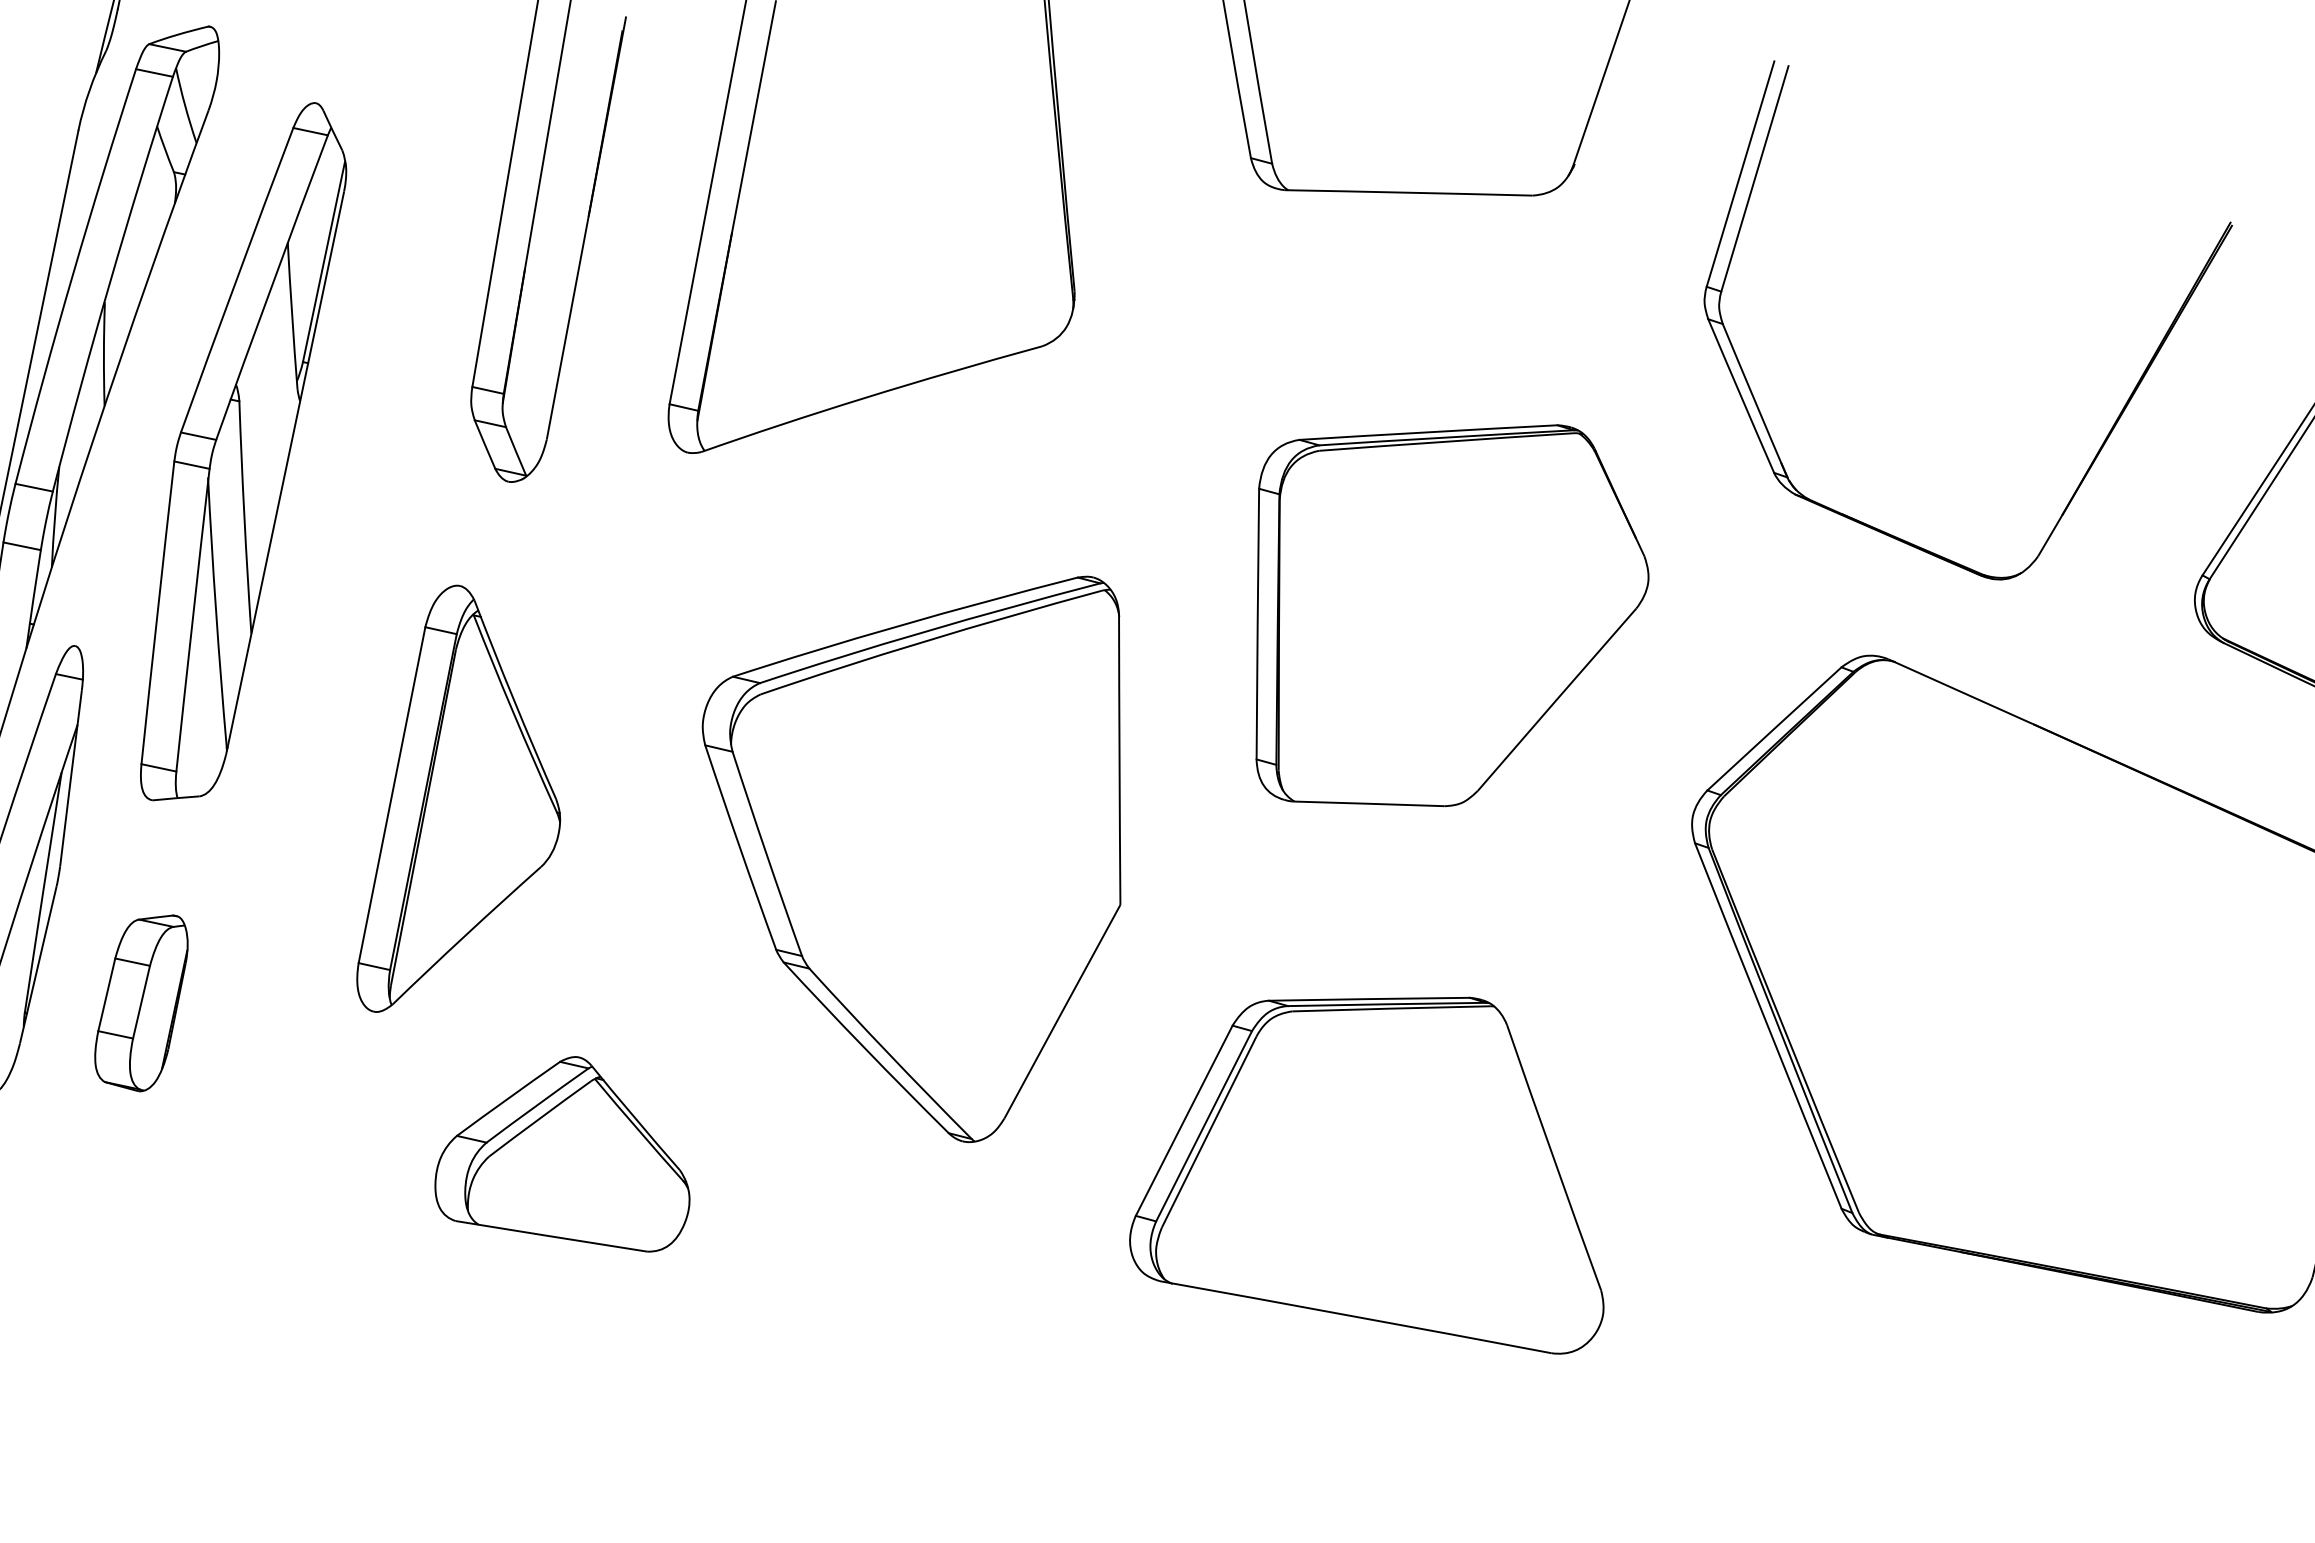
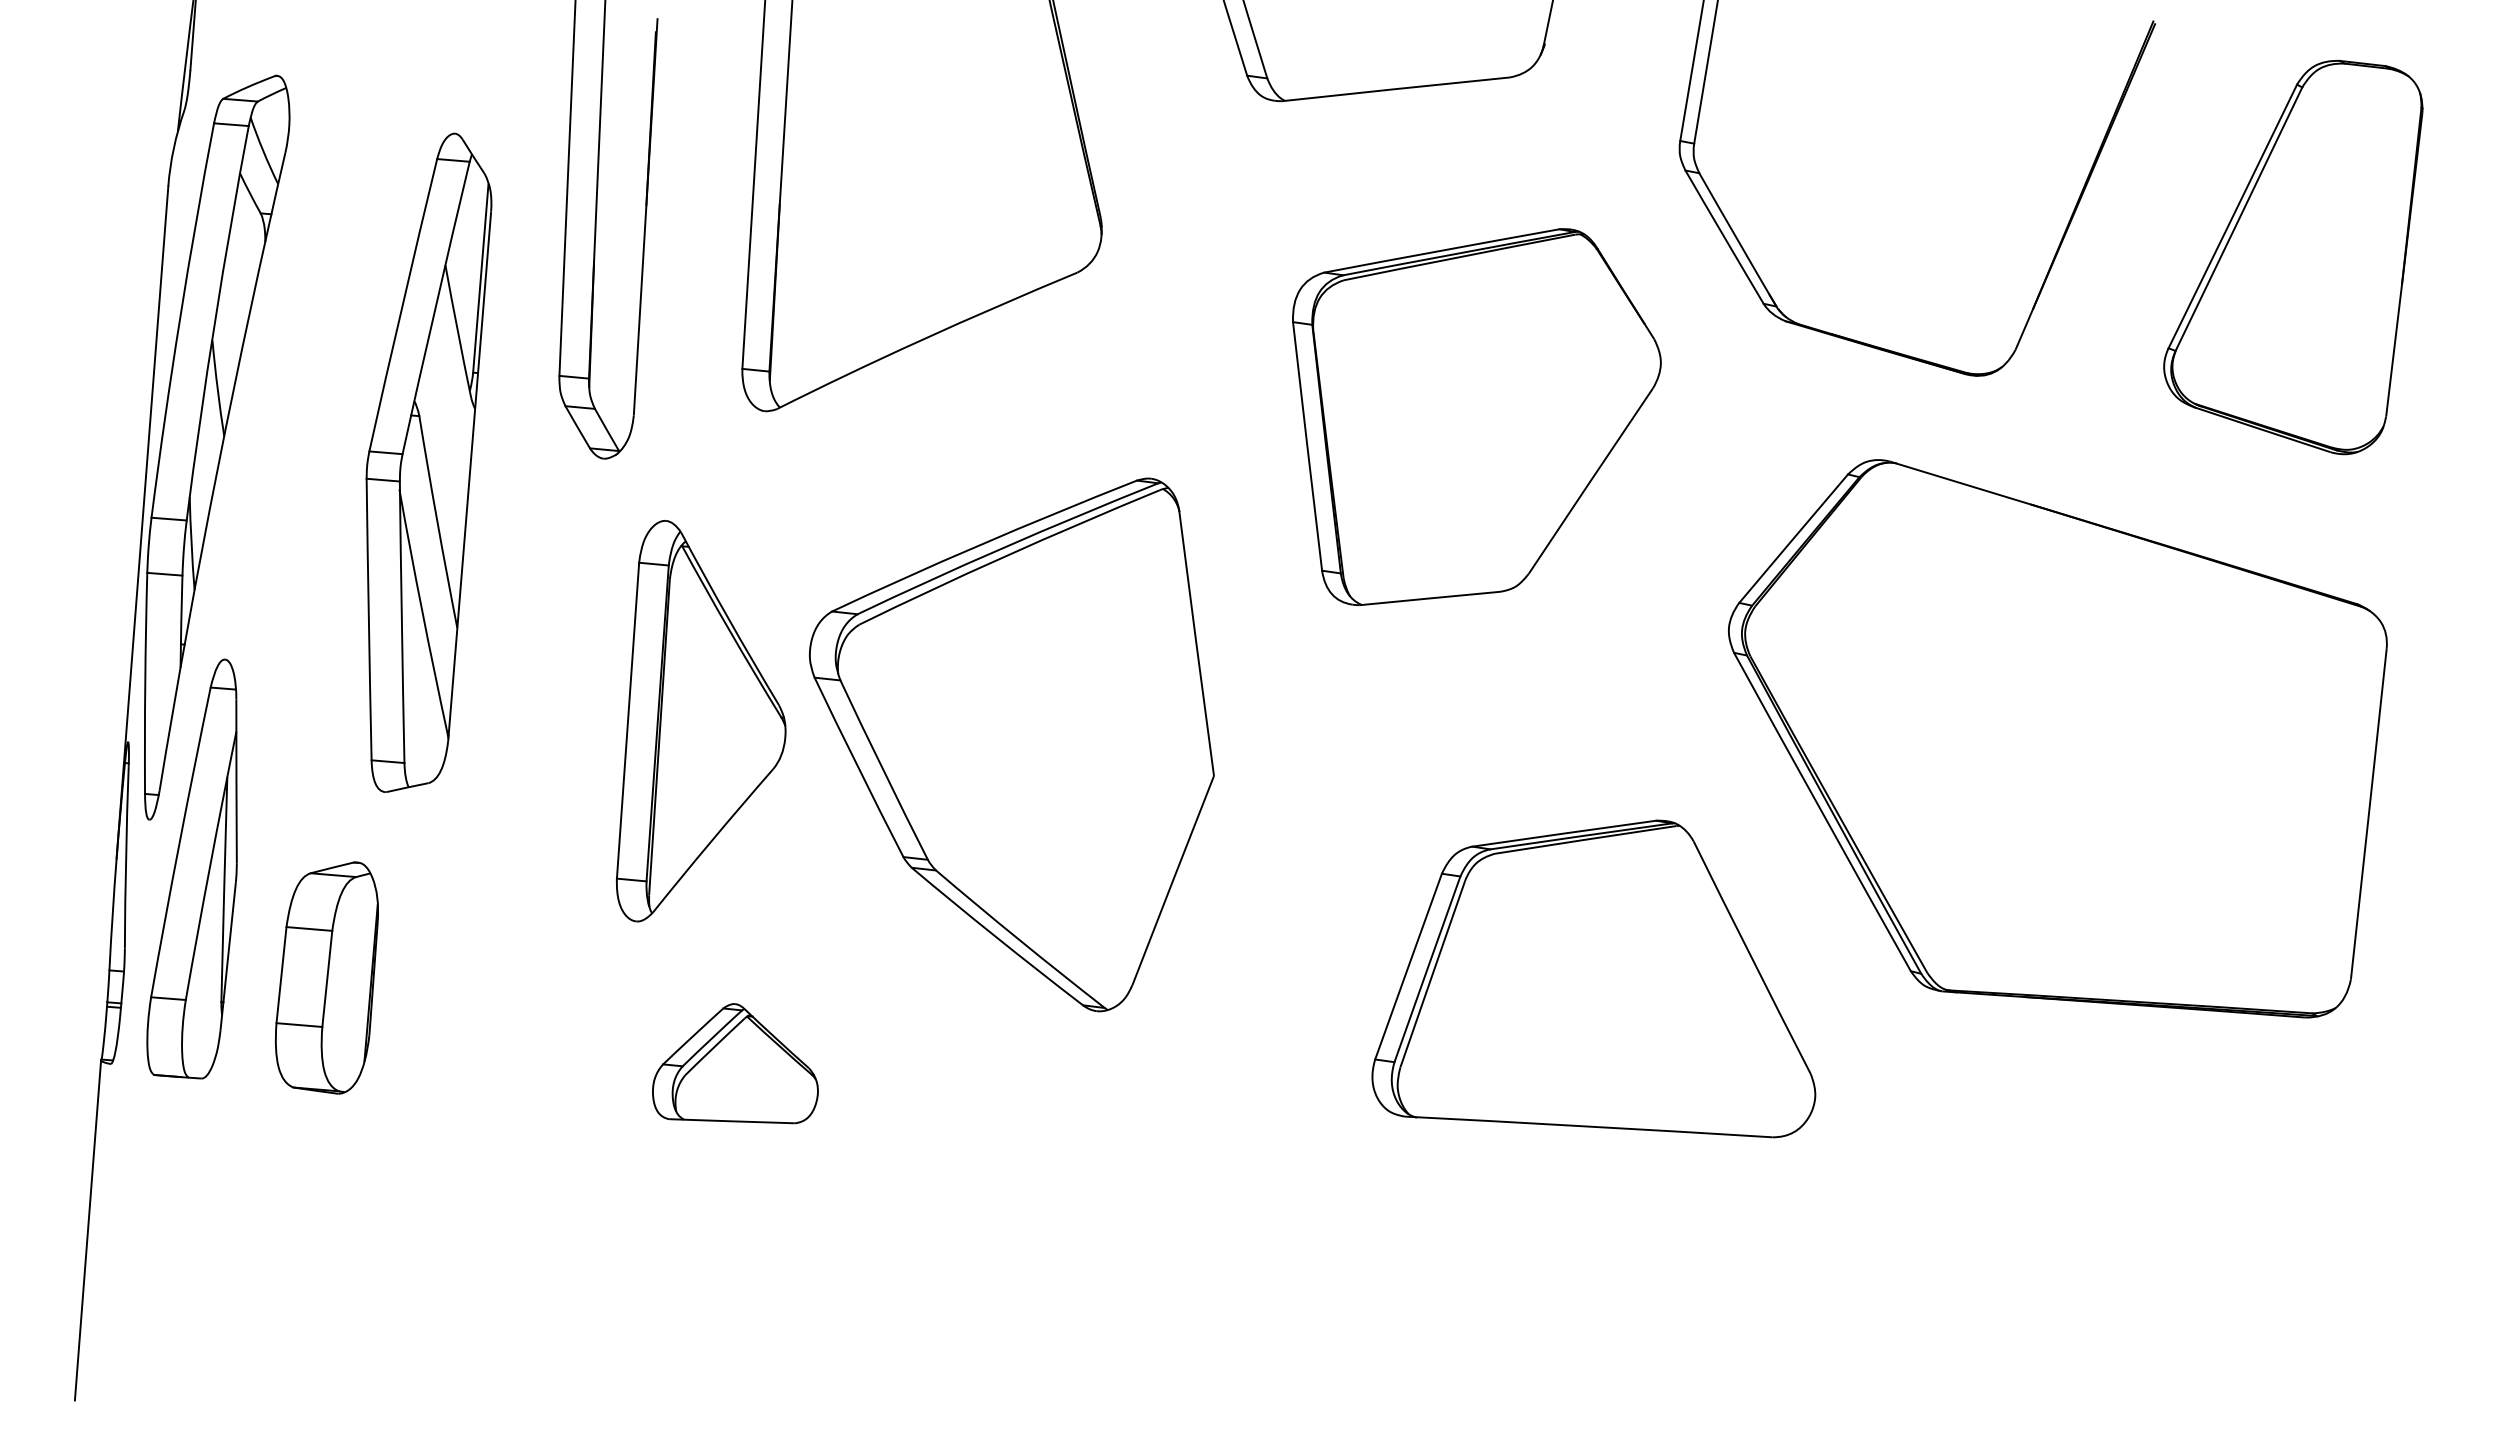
part: (242, 452) -> (428, 462), moved
part: (1443, 615) -> (1476, 417), moved
part: (470, 805) -> (701, 721), moved
part: (140, 1000) -> (326, 977), size x1.4
part: (568, 1148) -> (735, 1063), size x0.7
part: (1381, 1158) -> (1593, 978), moved

